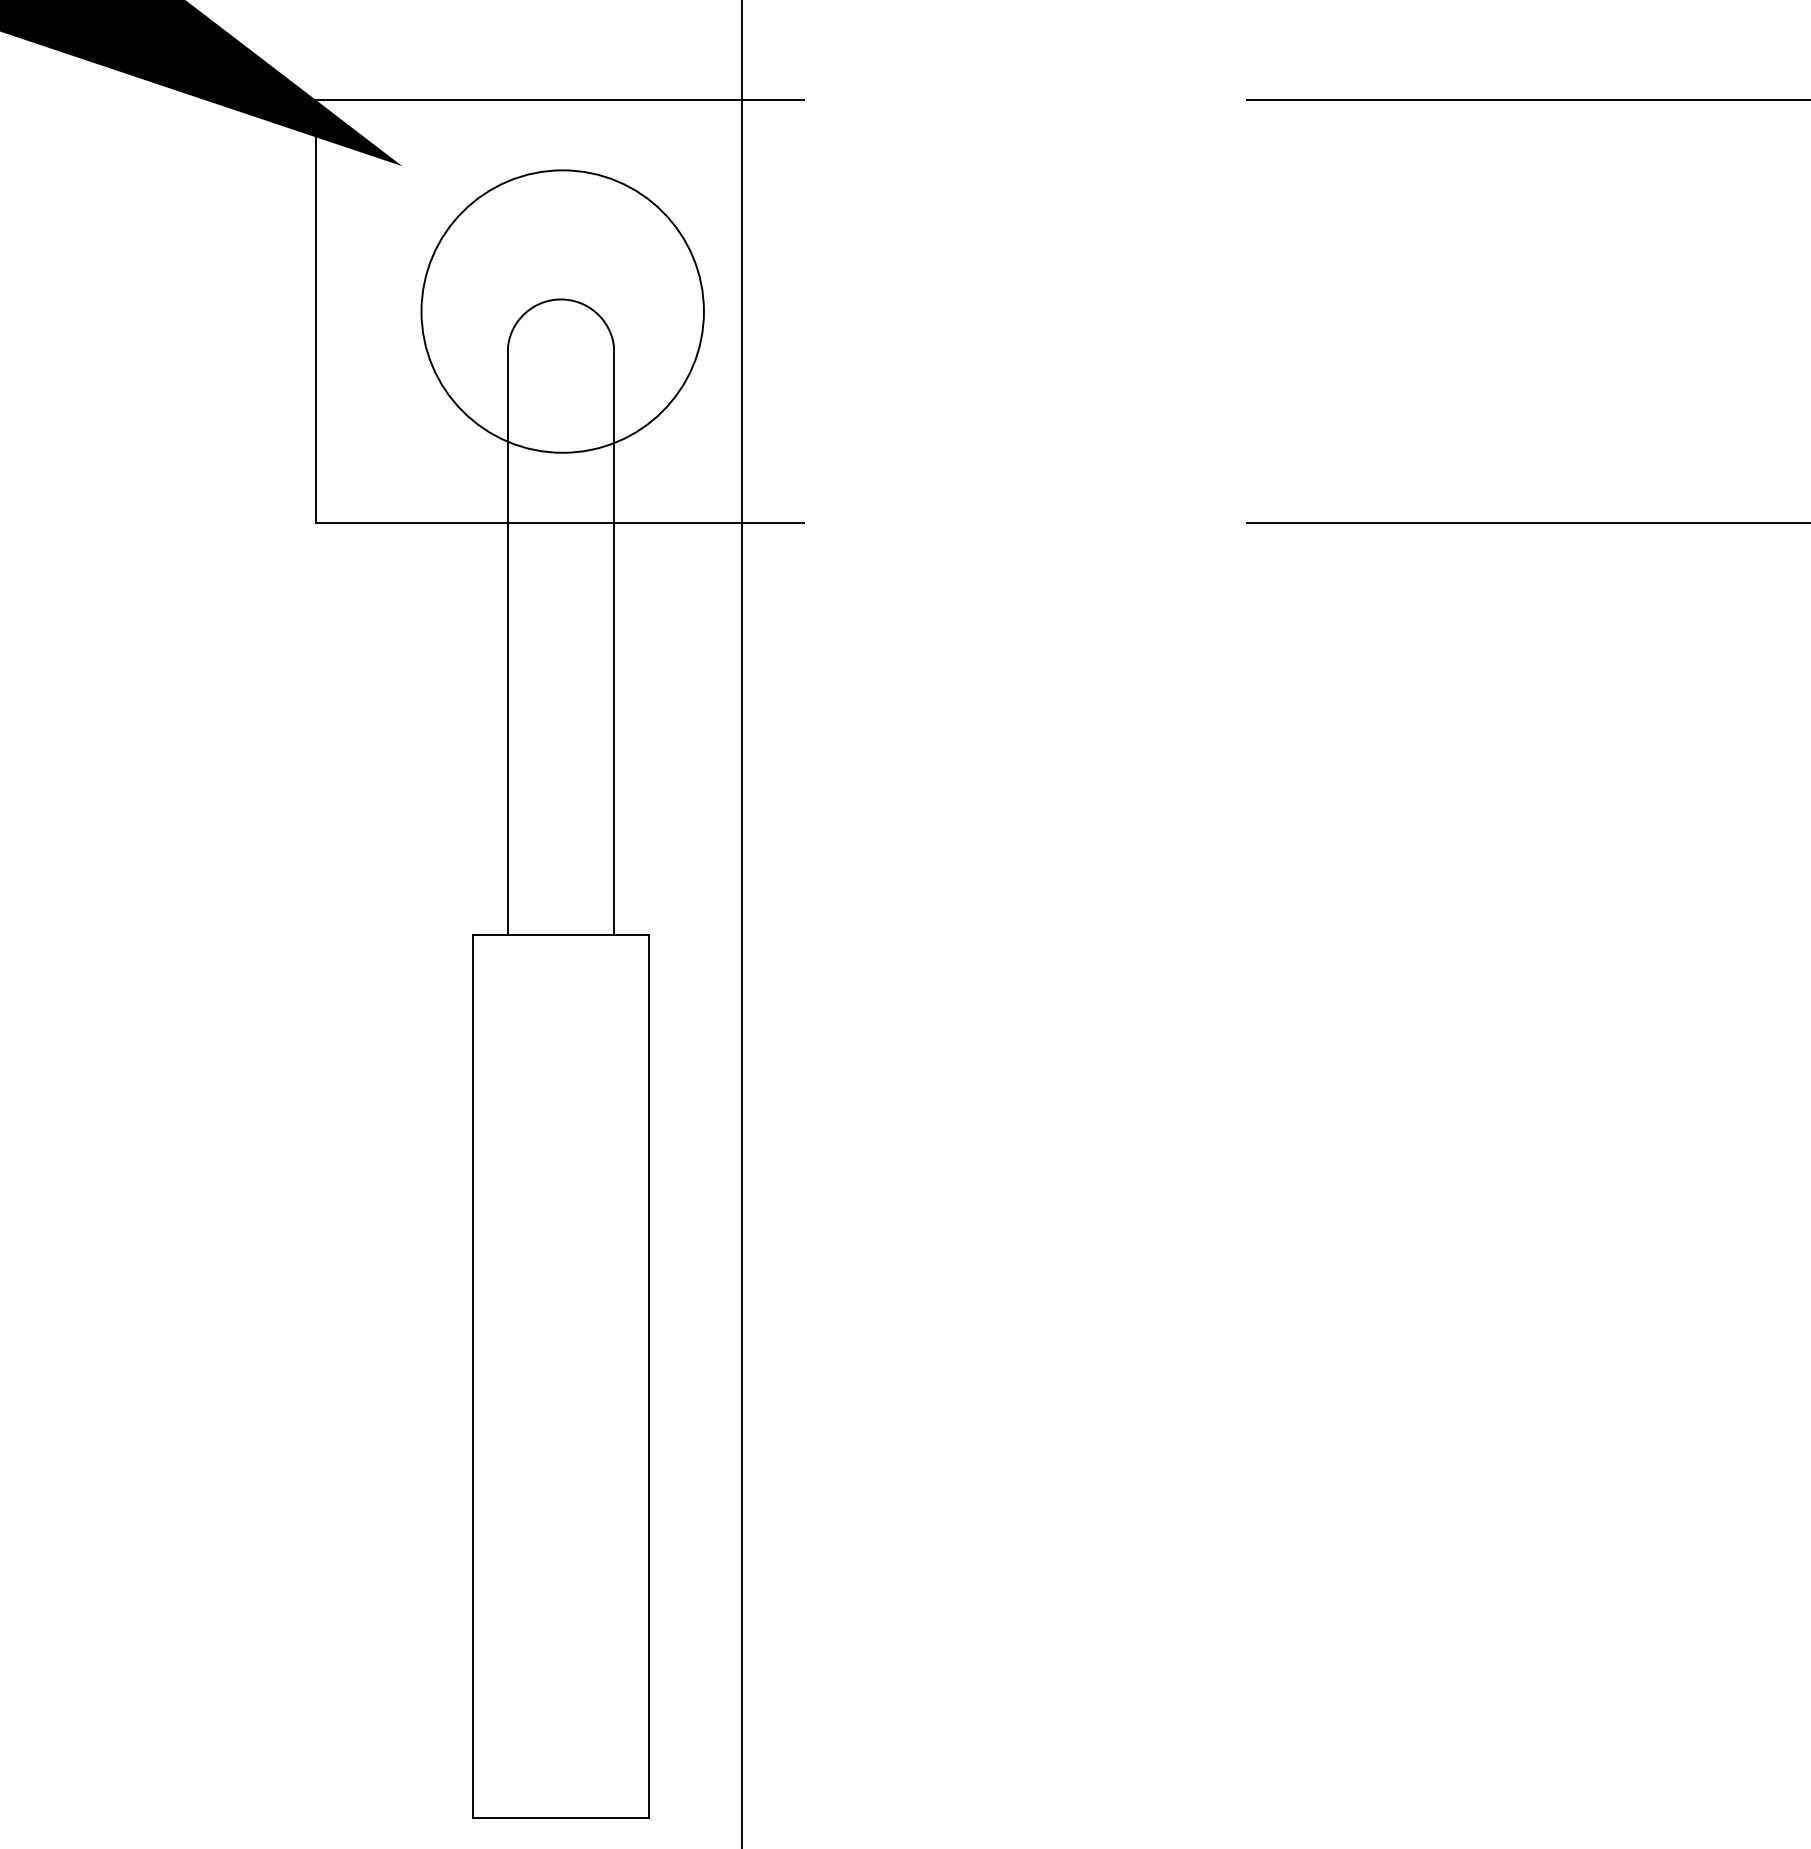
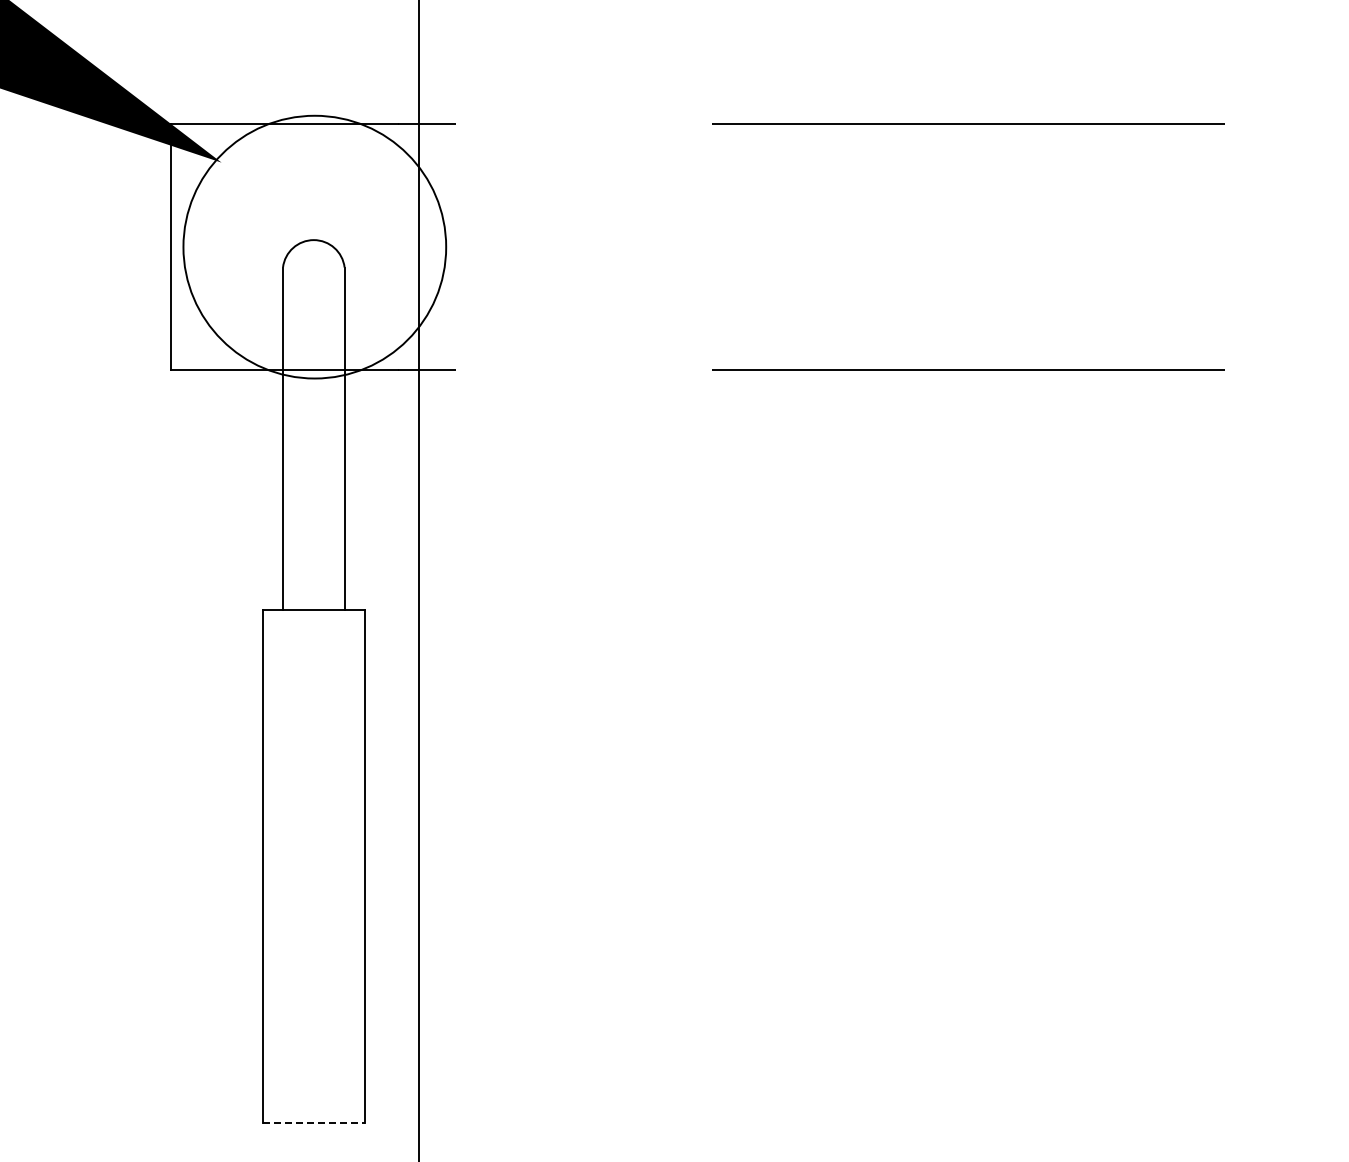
circle: (562, 312) -> (314, 247), size x1.6
line: (562, 1817) -> (314, 1122), solid -> dashed

